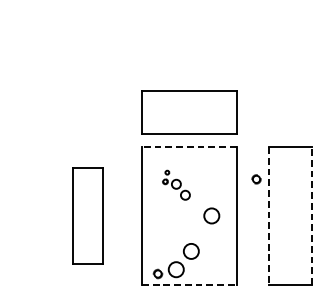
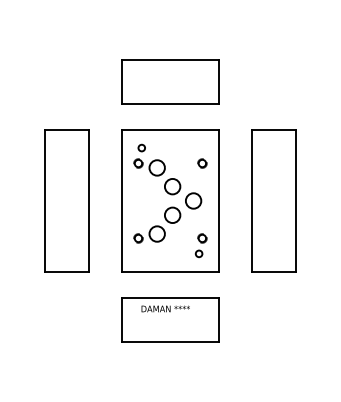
part: (189, 112) -> (170, 81), moved
line: (189, 147) -> (170, 130), dashed -> solid
part: (256, 179) -> (202, 163), moved
part: (176, 185) -> (157, 169), size x1.67
part: (87, 215) -> (66, 200), size x1.43
line: (269, 216) -> (252, 201), dashed -> solid
line: (312, 216) -> (296, 201), dashed -> solid
part: (218, 259) -> (200, 245), added
part: (176, 260) -> (157, 224), moved
line: (189, 284) -> (170, 271), dashed -> solid

